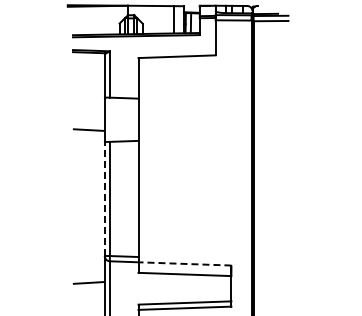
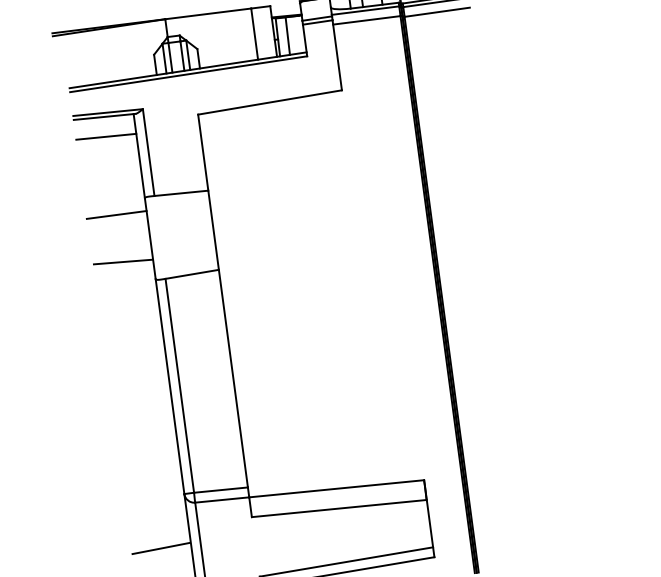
line: (88, 62) -> (105, 135), added
line: (88, 104) -> (116, 214), added
line: (104, 198) -> (169, 386), dashed -> solid
line: (184, 263) -> (335, 488), dashed -> solid

